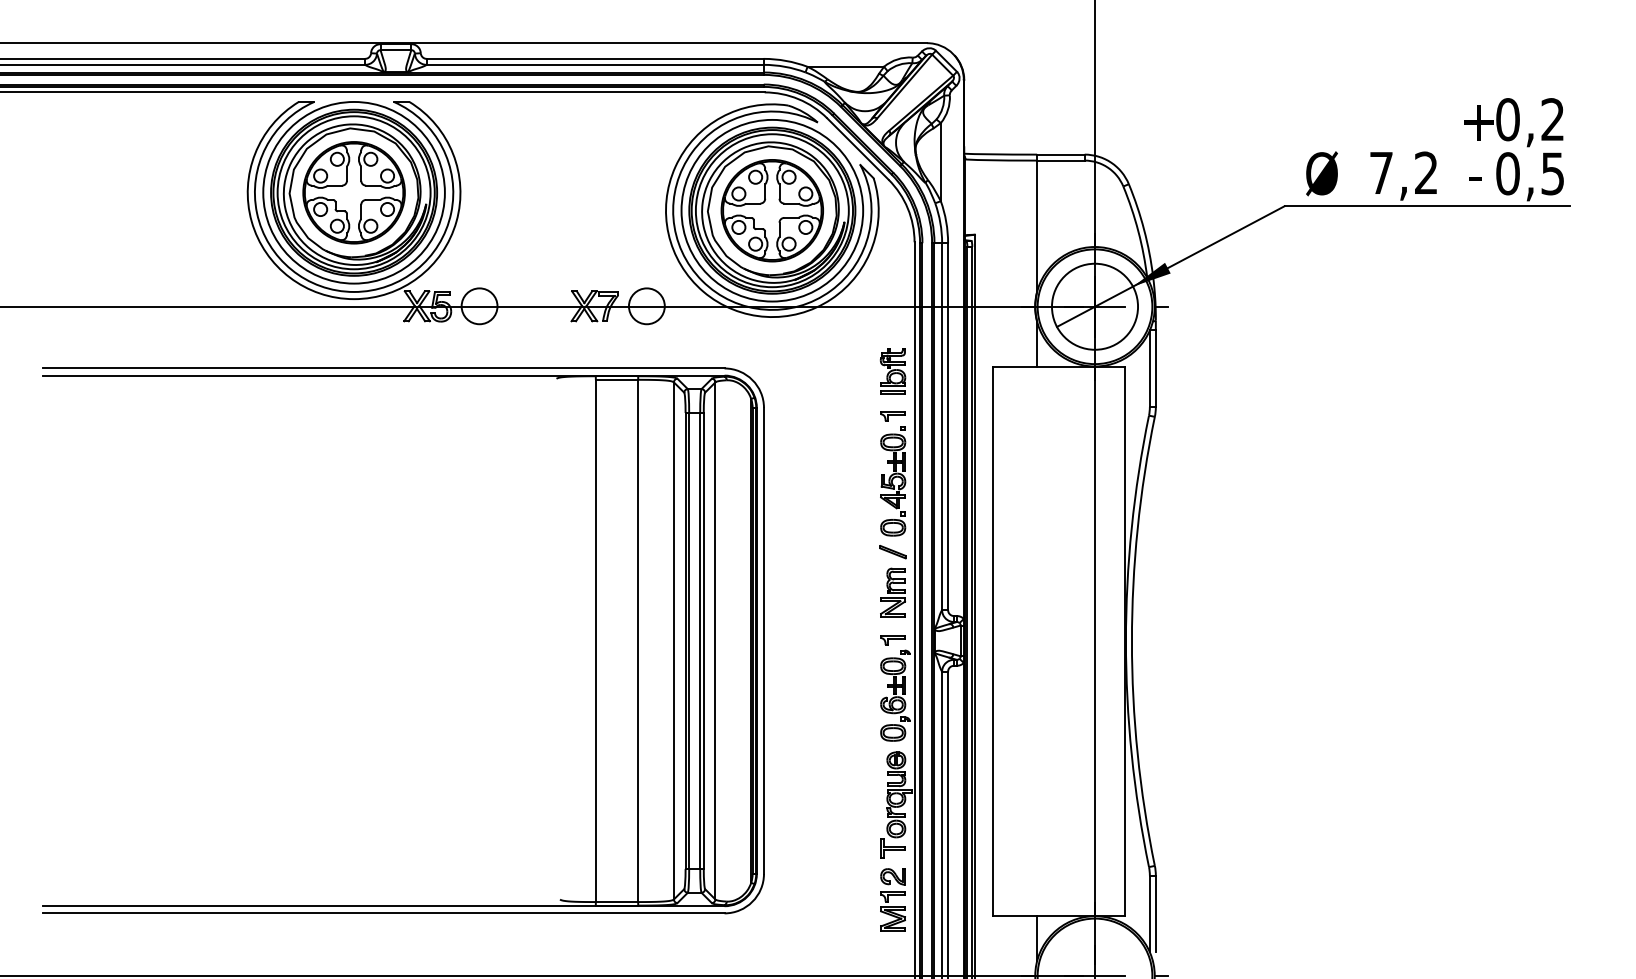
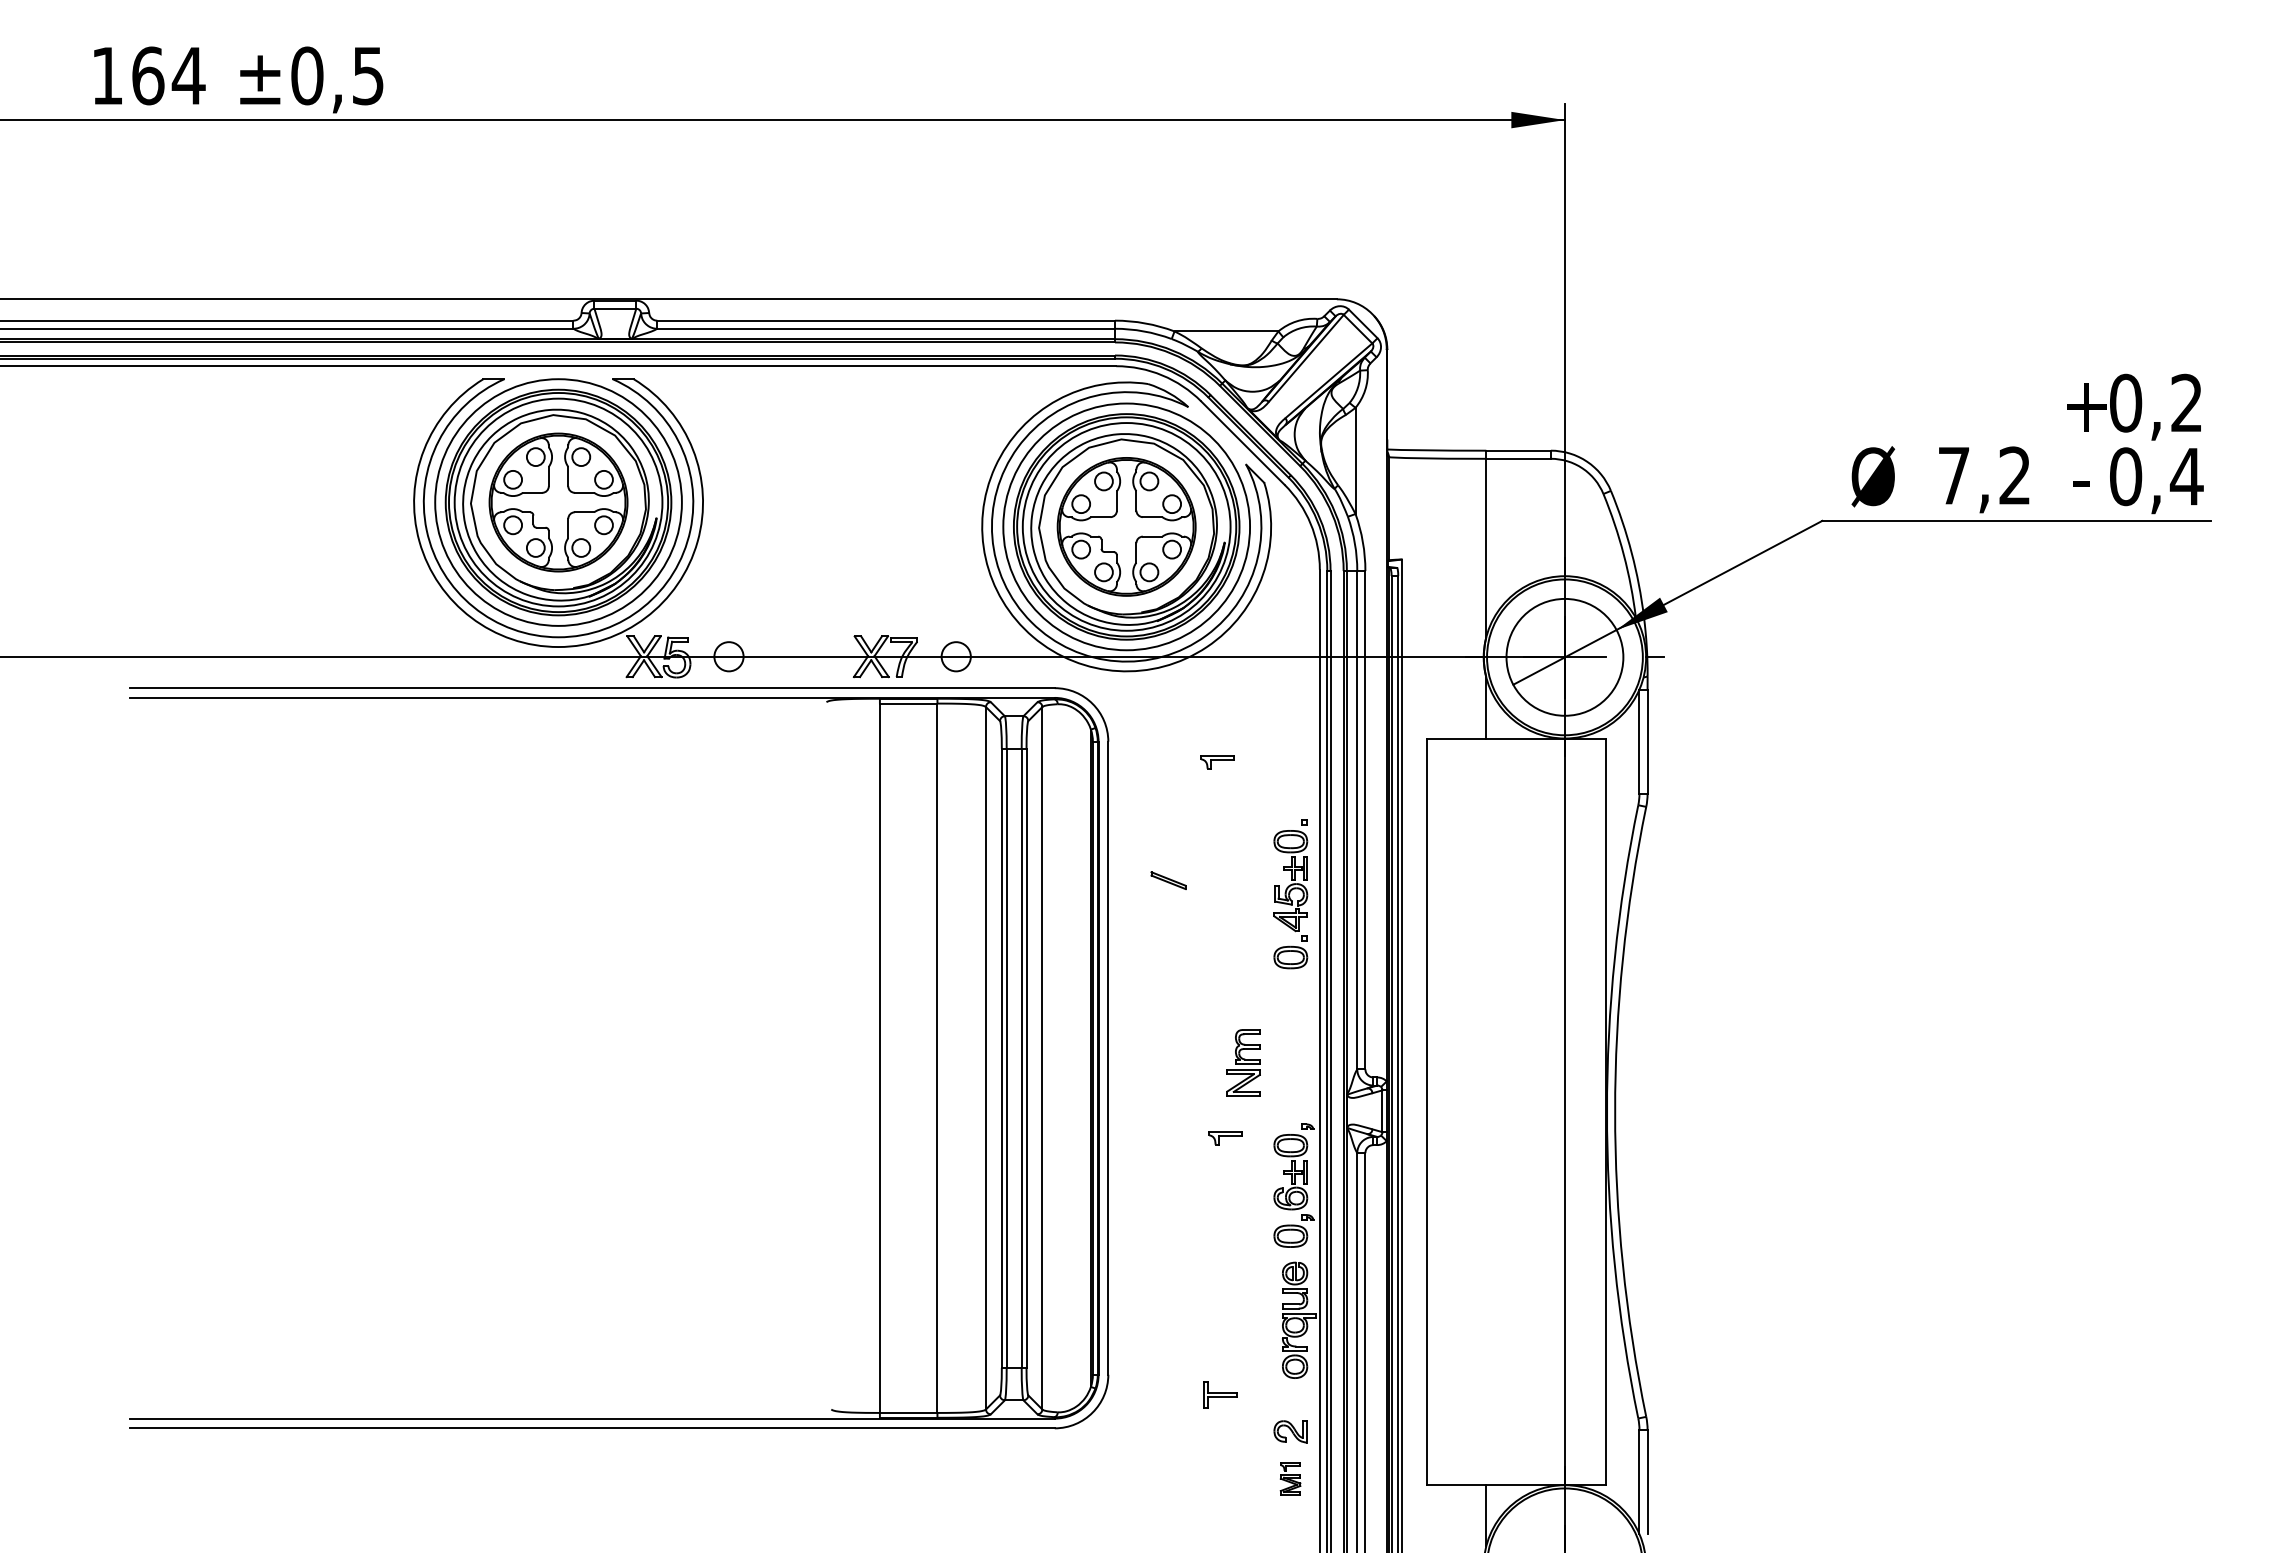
text: (1552, 174) -> (2186, 477), 0,5 -> 0,4
circle: (479, 306) -> (728, 656), size x0.6
circle: (646, 306) -> (955, 656), size x0.6
part: (892, 371) -> (1290, 745), removed
part: (892, 416) -> (1217, 762), moved
part: (892, 552) -> (1168, 880), moved
part: (892, 592) -> (1243, 1062), moved
part: (892, 640) -> (1225, 1138), moved
part: (595, 641) -> (879, 1058), moved
part: (892, 847) -> (1220, 1394), moved
part: (892, 911) -> (1290, 1478), size x0.6

